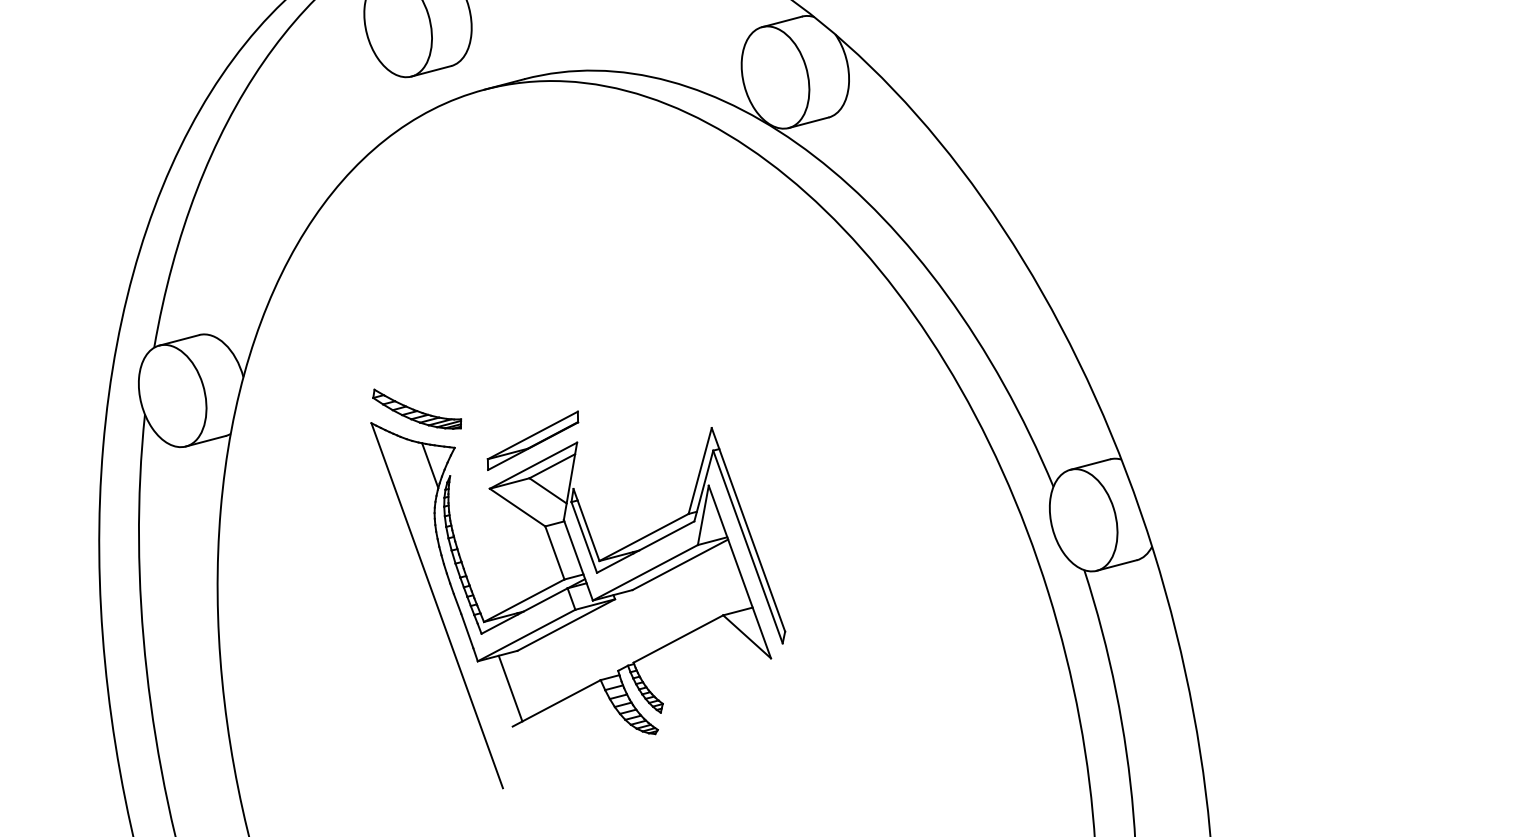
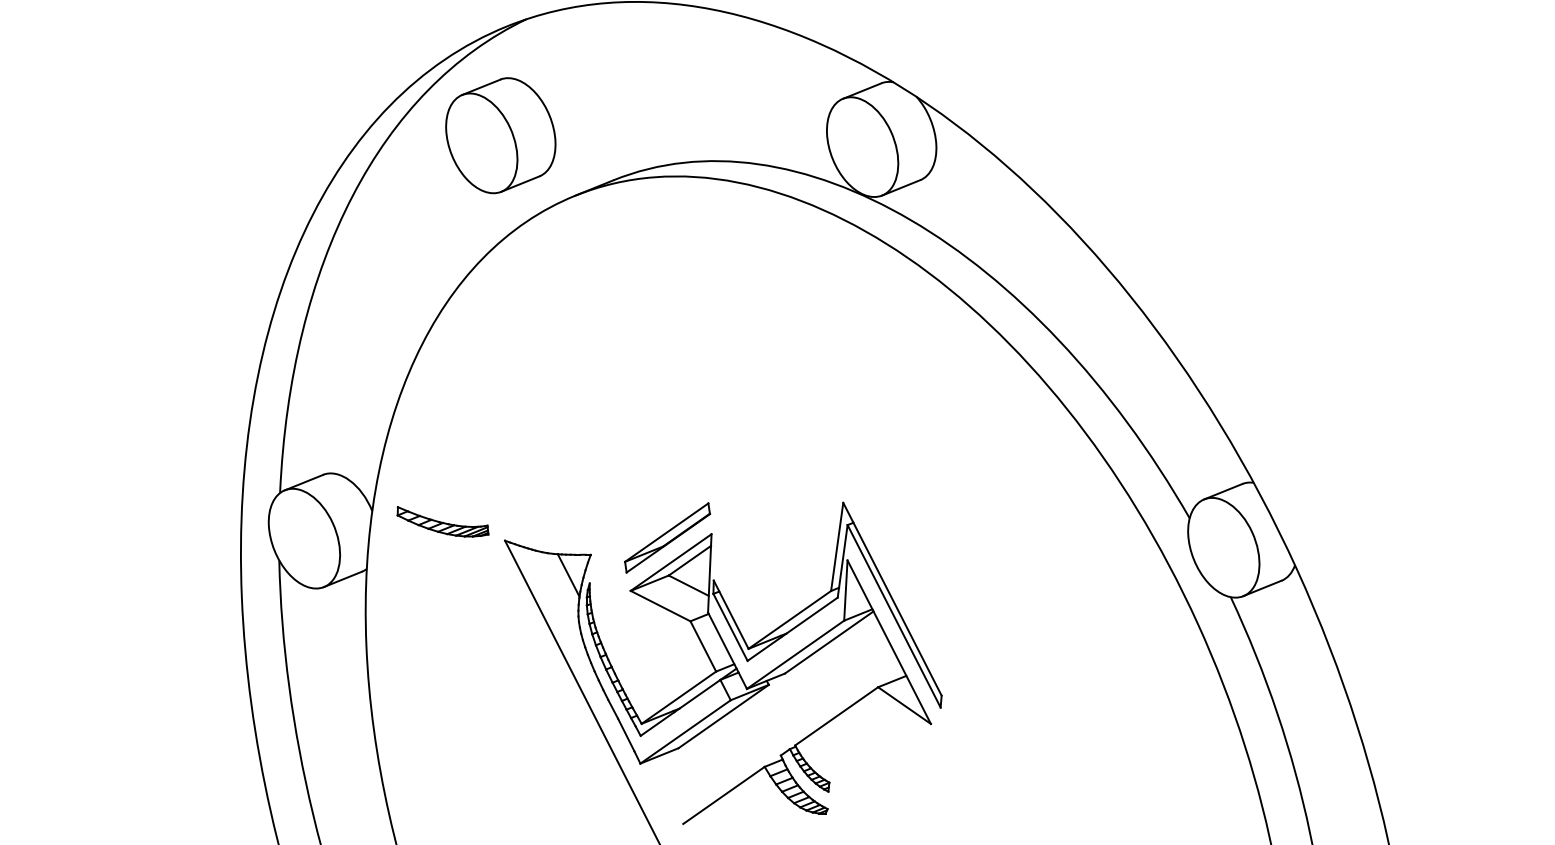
part: (416, 409) -> (442, 521), moved
line: (510, 688) -> (676, 786), removed

